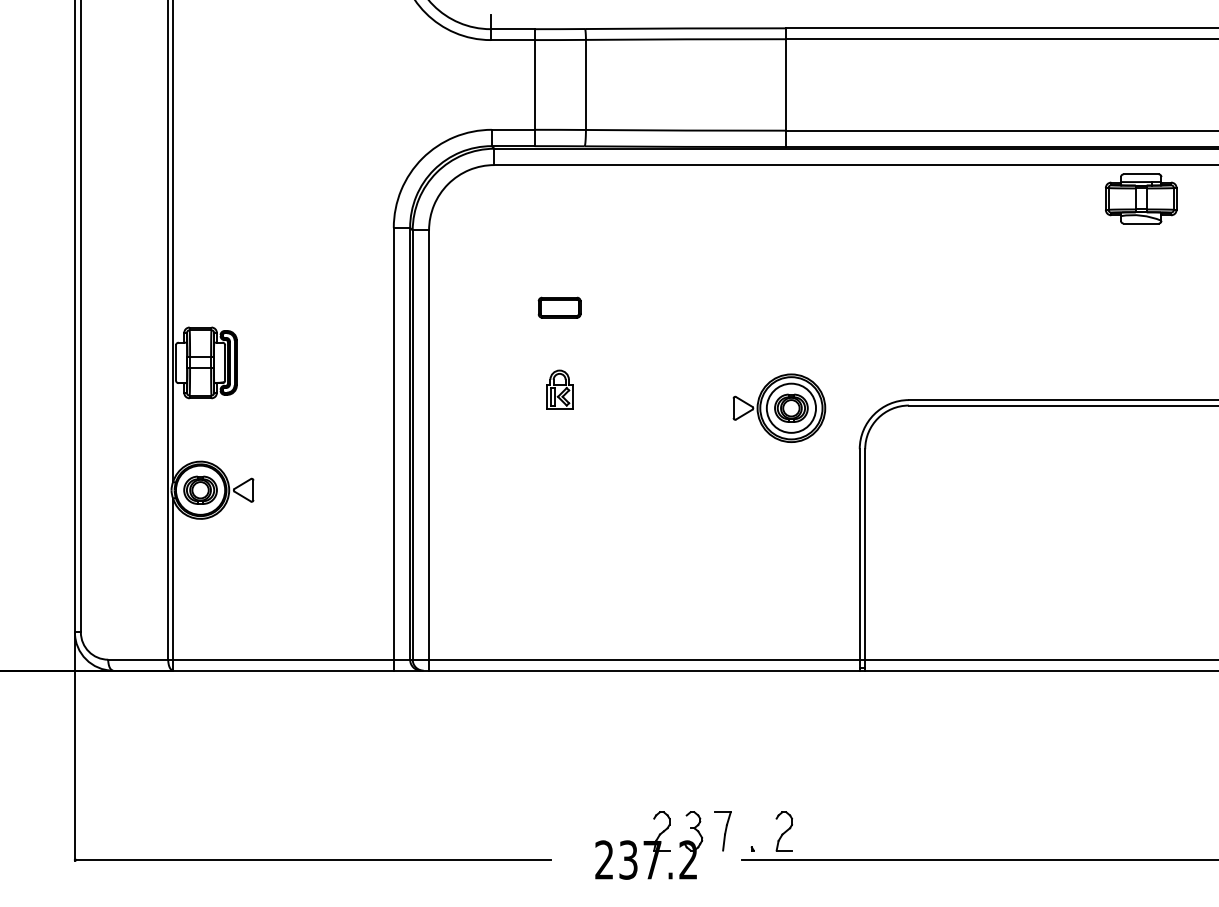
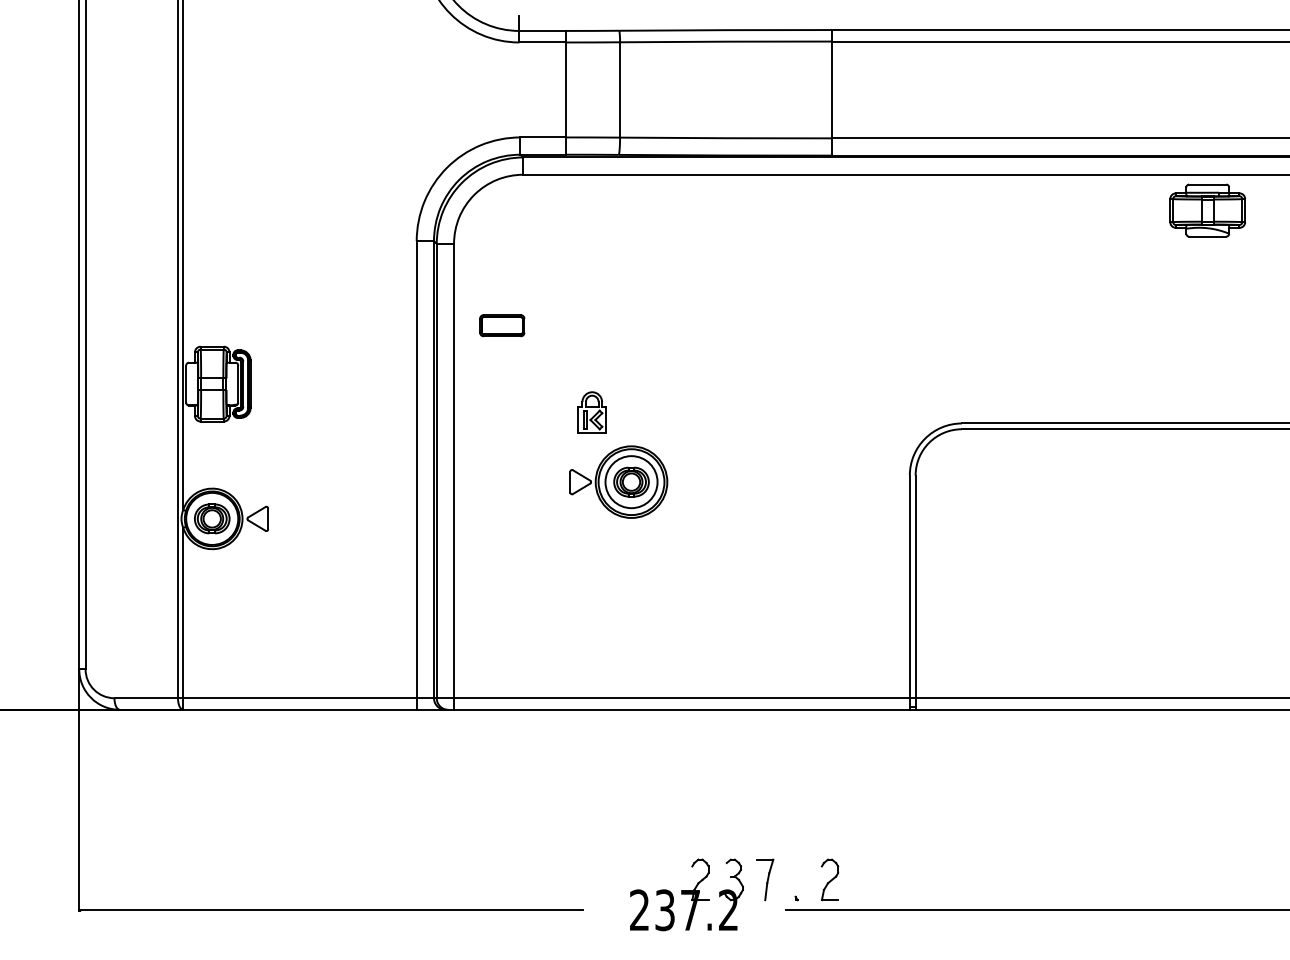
part: (559, 307) -> (502, 325), moved
part: (779, 407) -> (618, 481), moved

